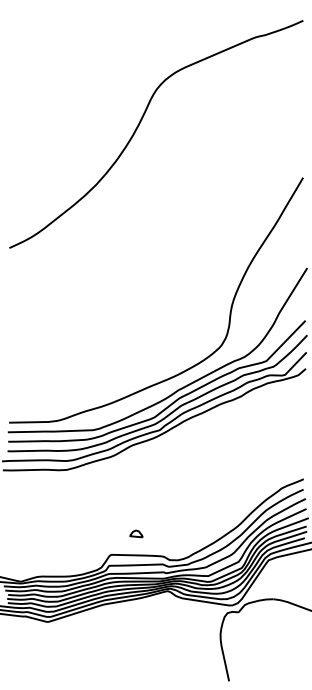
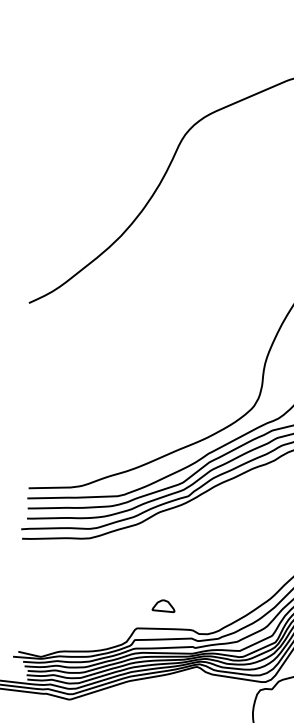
part: (136, 533) -> (163, 605), size x1.67

